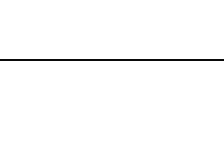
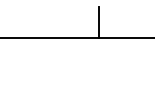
line: (178, 33) -> (98, 21), added

